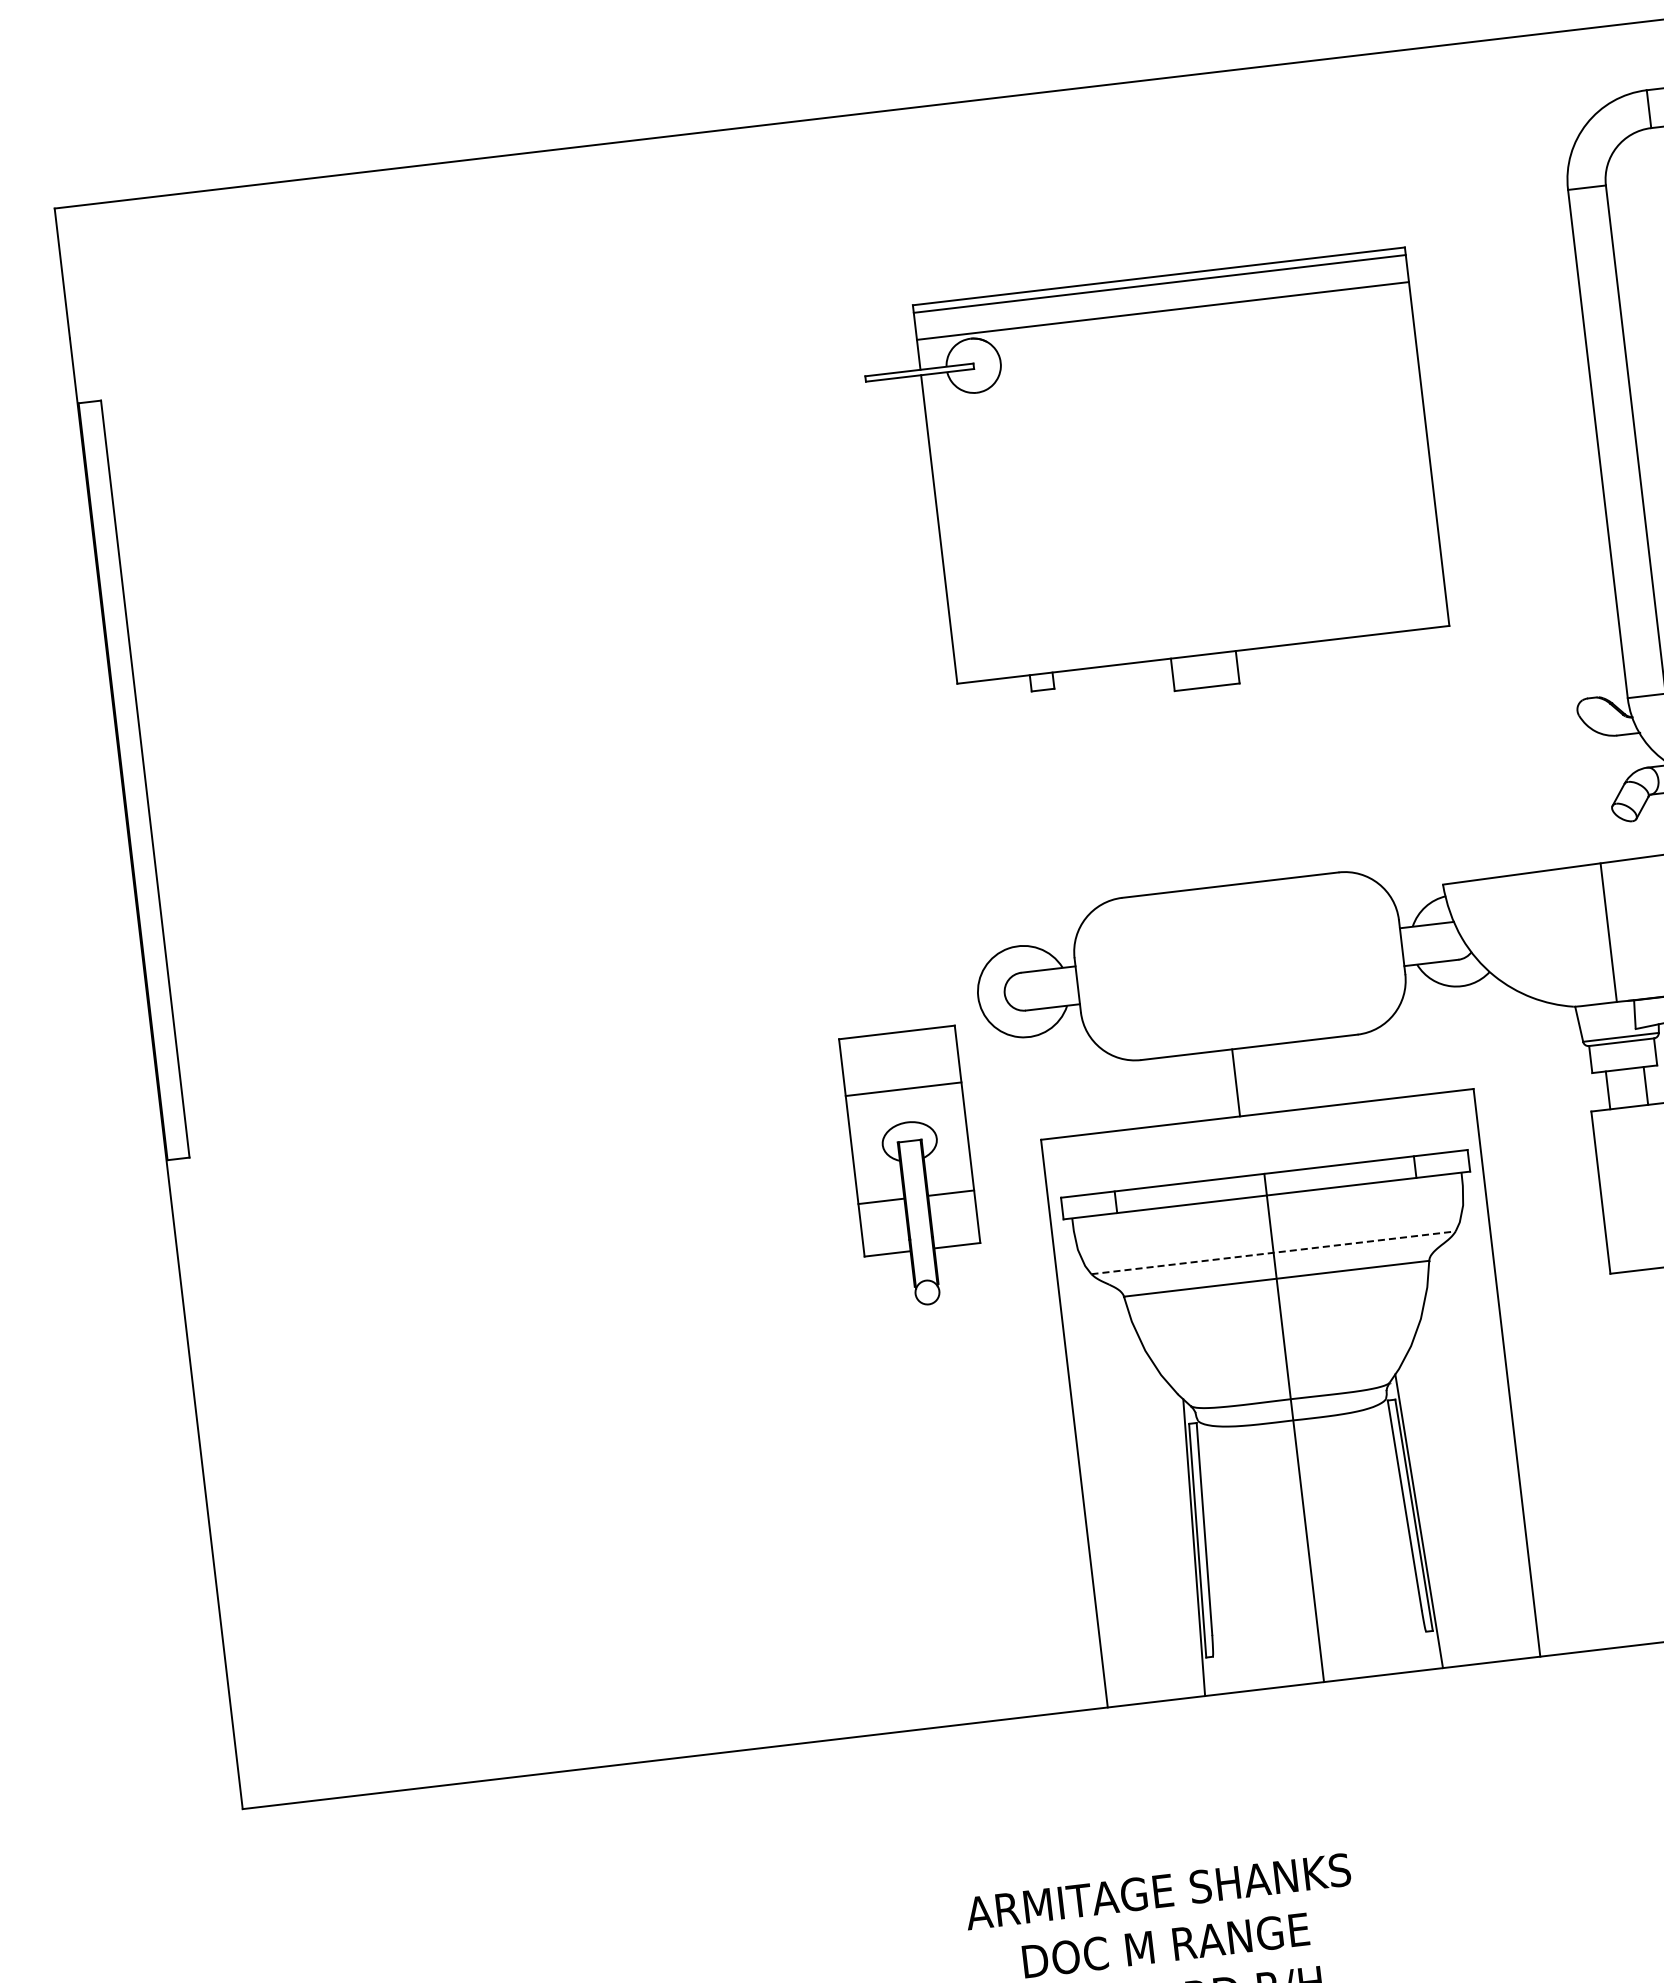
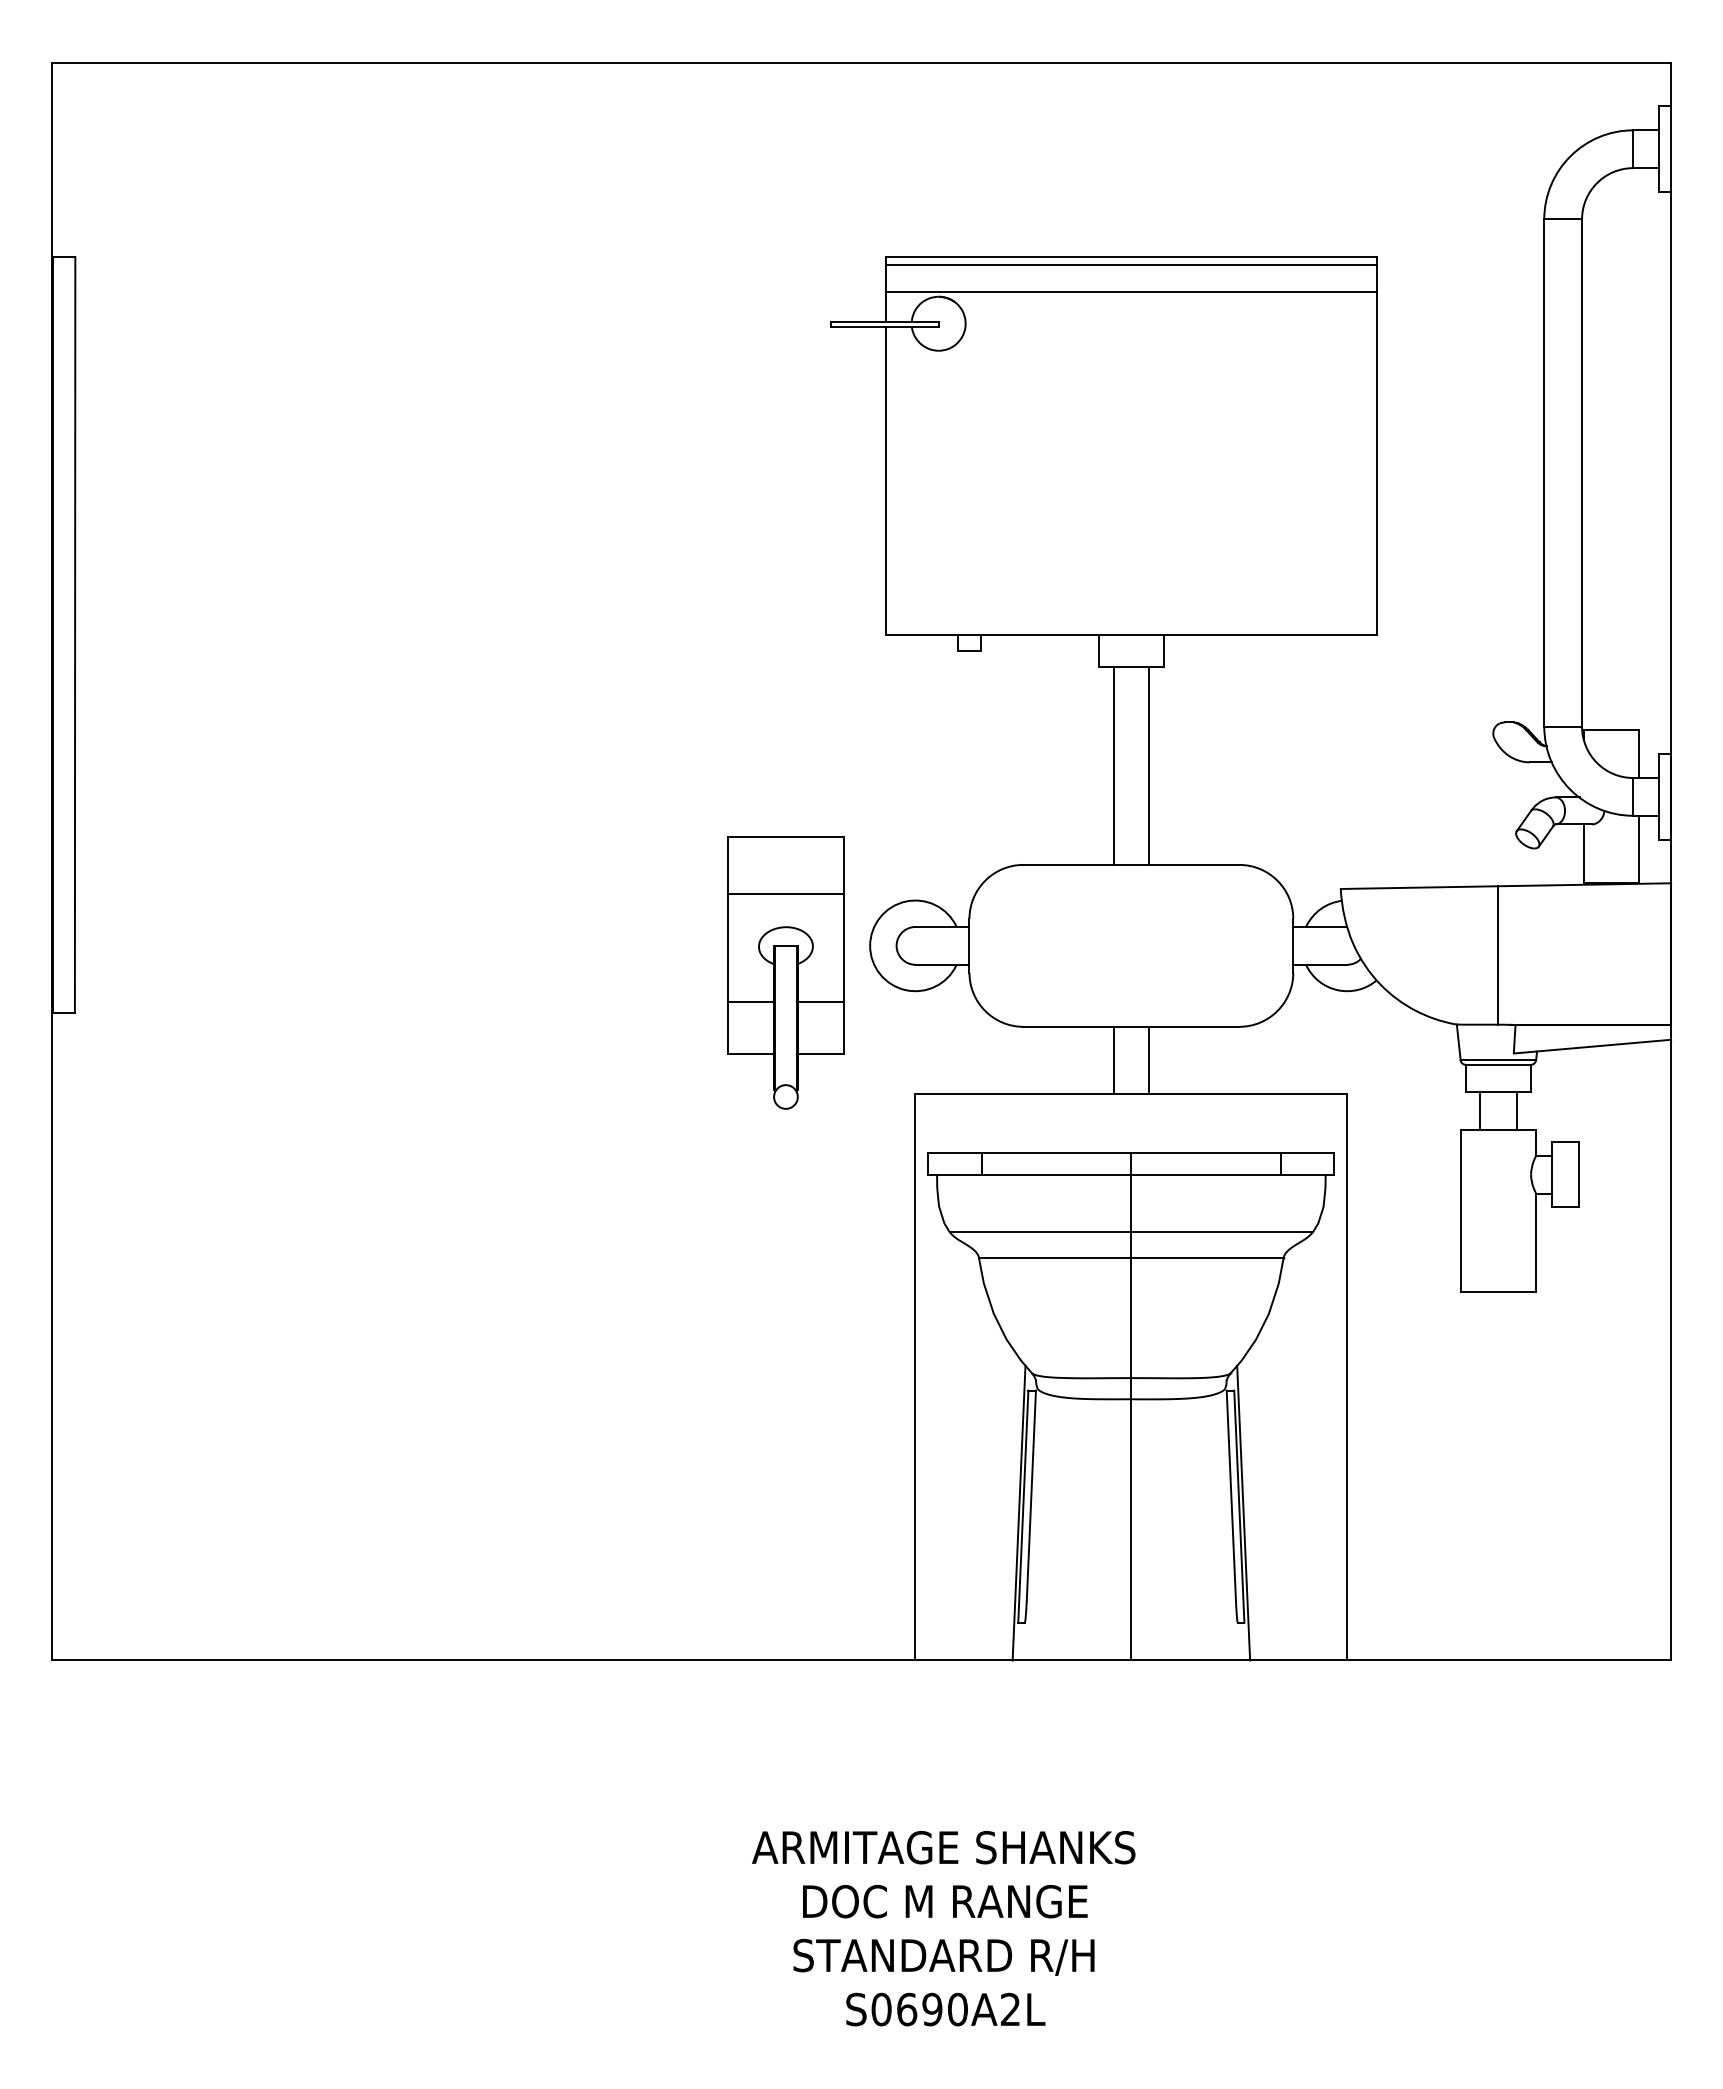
line: (1235, 783) -> (1148, 765), added
line: (1201, 787) -> (1114, 765), added
line: (1270, 1078) -> (1148, 1059), added
part: (912, 1167) -> (785, 972), moved
line: (1273, 1252) -> (1131, 1231), dashed -> solid

